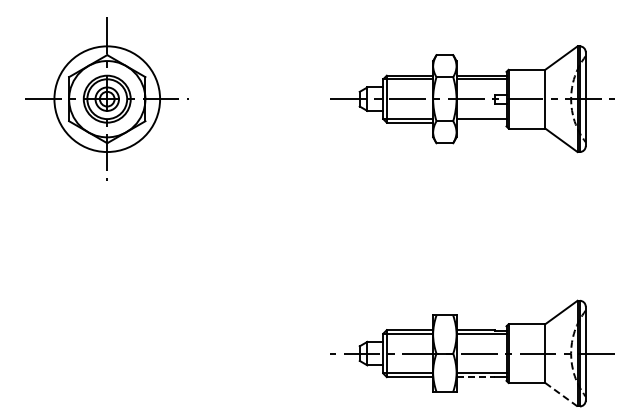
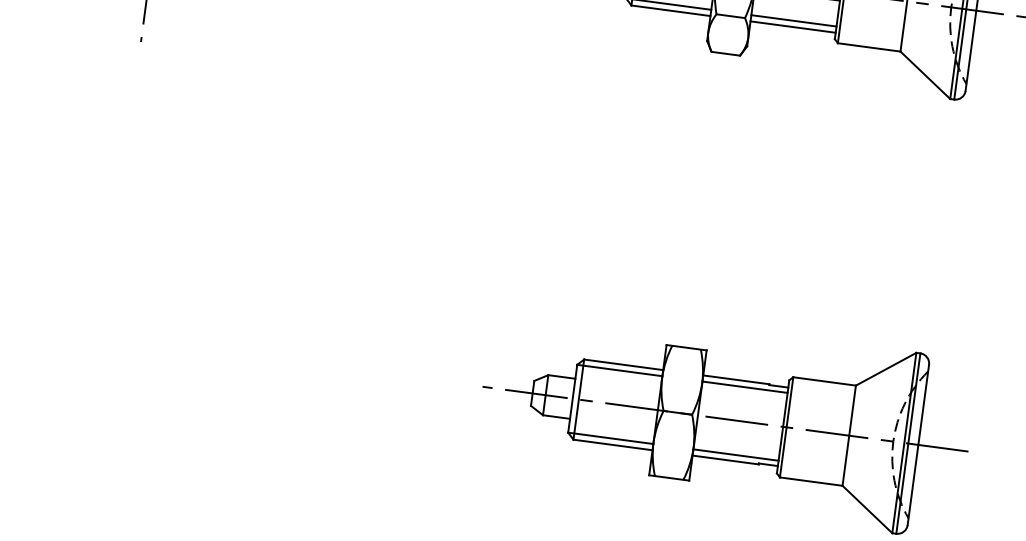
line: (481, 122) -> (793, 26), added
line: (476, 377) -> (726, 460), dashed -> solid
line: (561, 394) -> (867, 509), dashed -> solid

